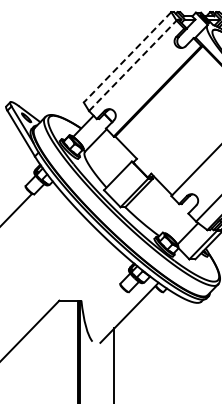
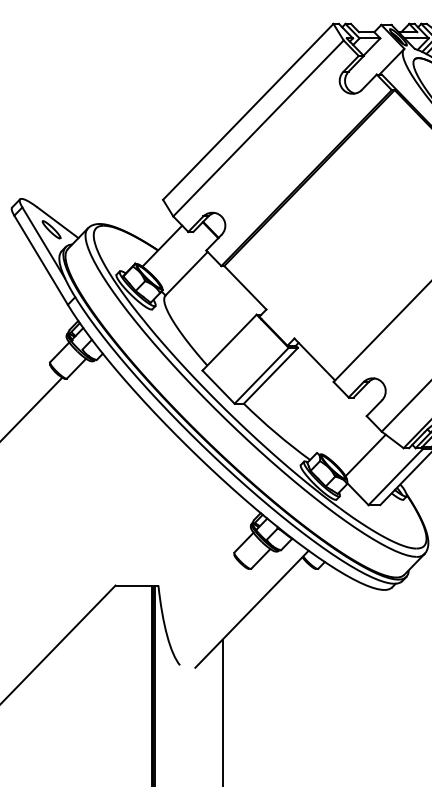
line: (127, 57) -> (248, 112), dashed -> solid
line: (132, 65) -> (257, 127), dashed -> solid

